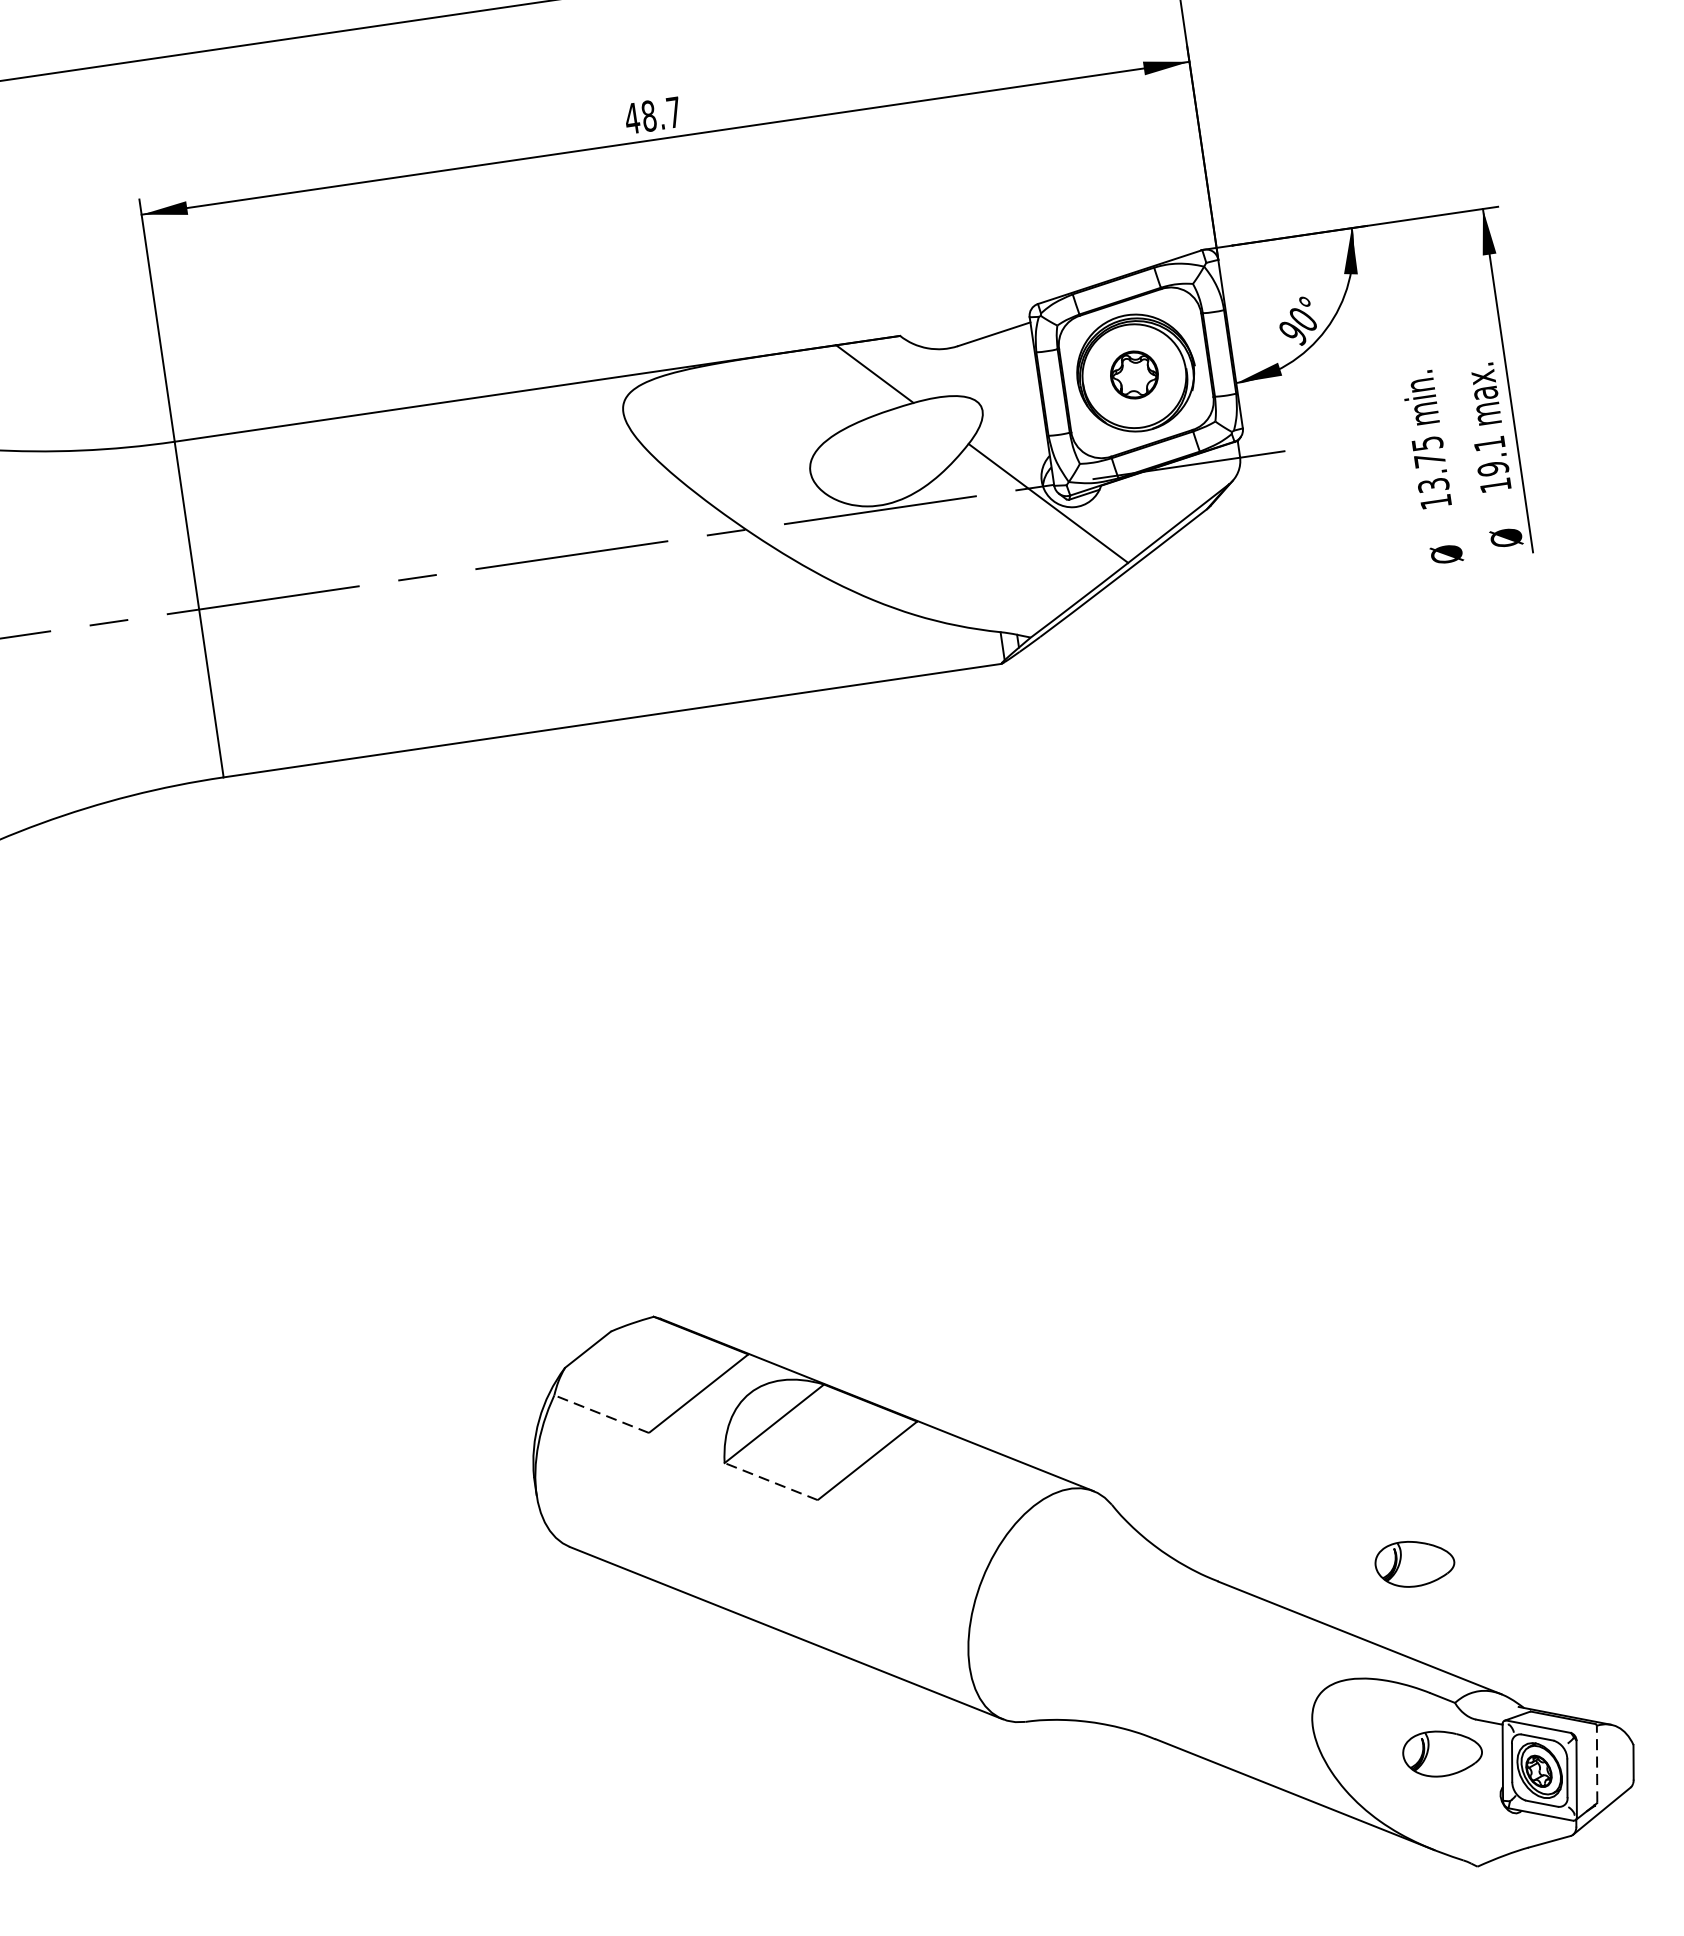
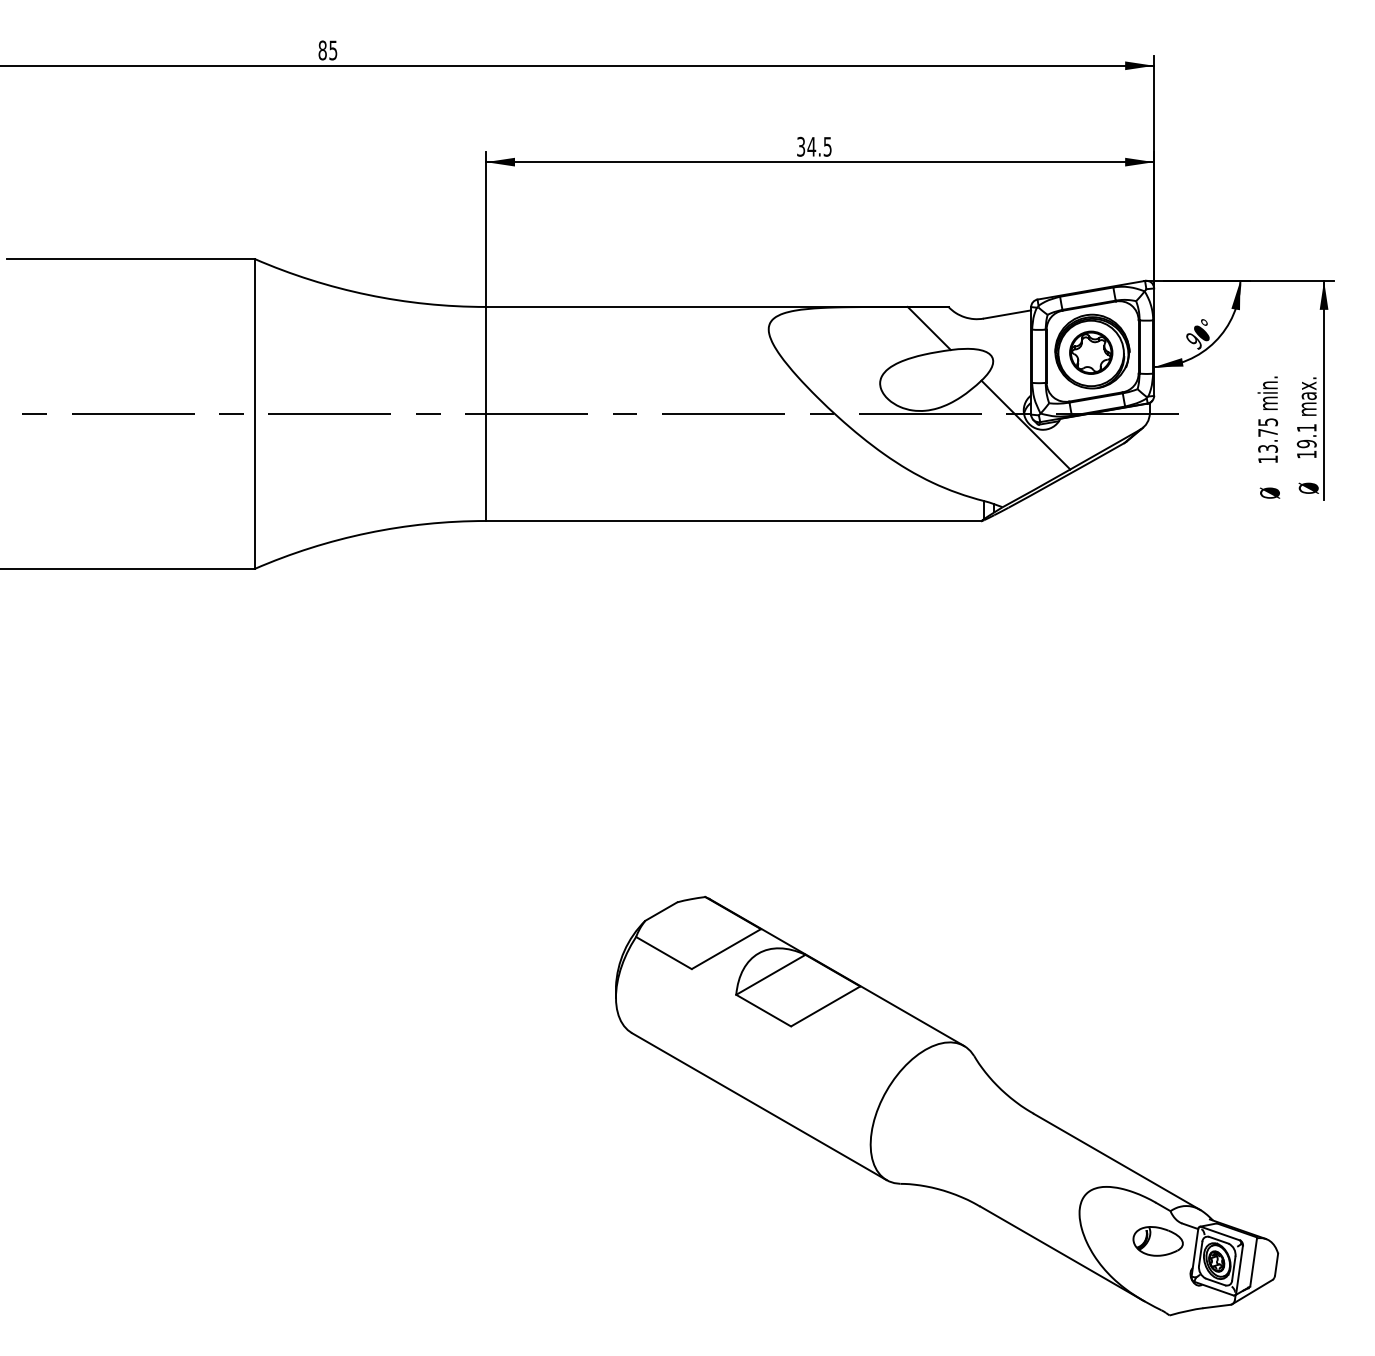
text: (651, 115) -> (813, 146), 48.7 -> 34.5
part: (1134, 374) -> (1091, 352), size x1.43
line: (600, 1413) -> (663, 952), dashed -> solid
line: (770, 1481) -> (763, 1010), dashed -> solid
part: (1413, 1563) -> (1157, 1120), removed
line: (1596, 1762) -> (1253, 1261), dashed -> solid

